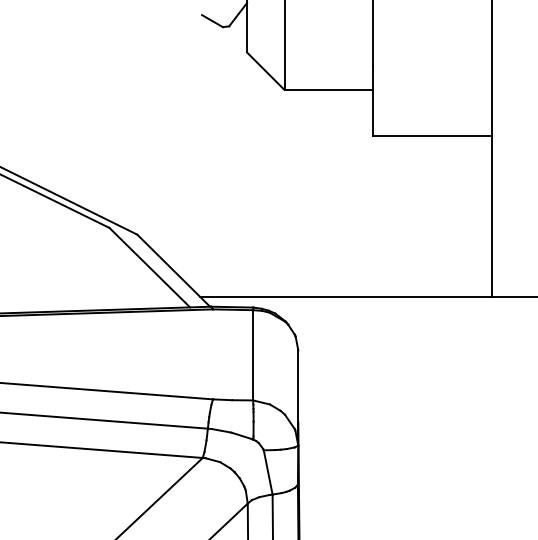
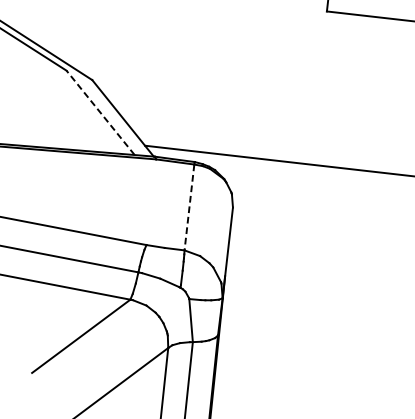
line: (149, 267) -> (100, 112), solid -> dashed
line: (253, 355) -> (189, 207), solid -> dashed

